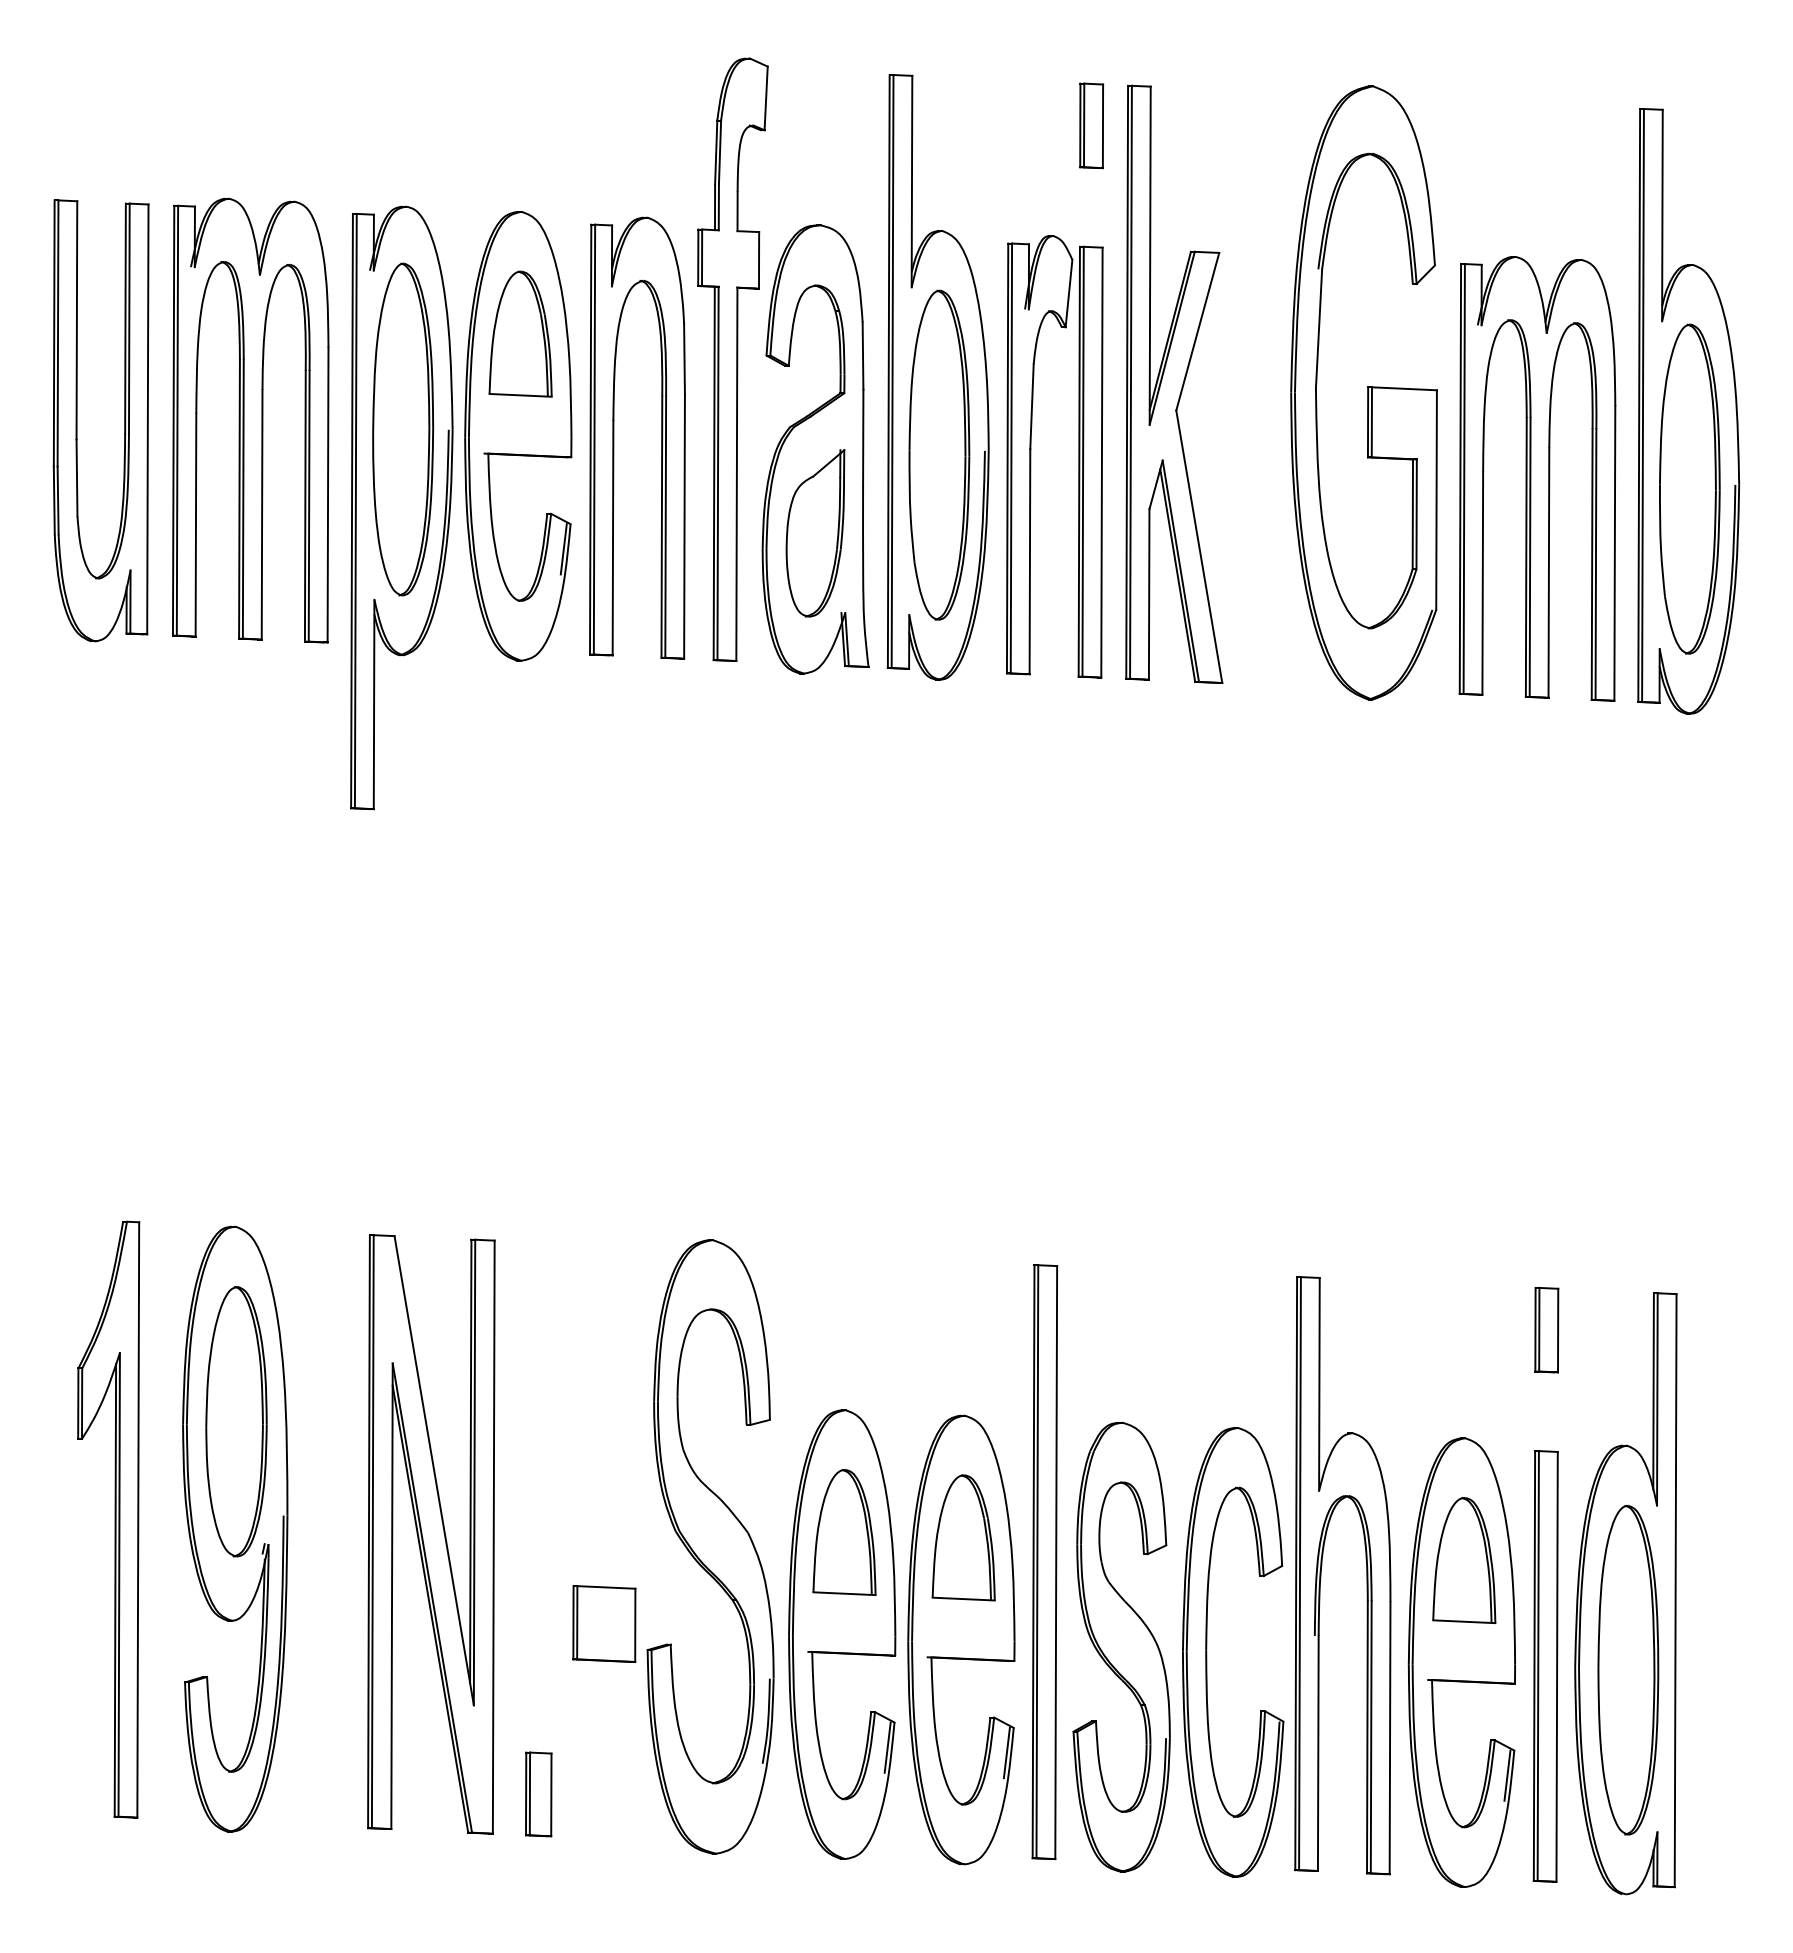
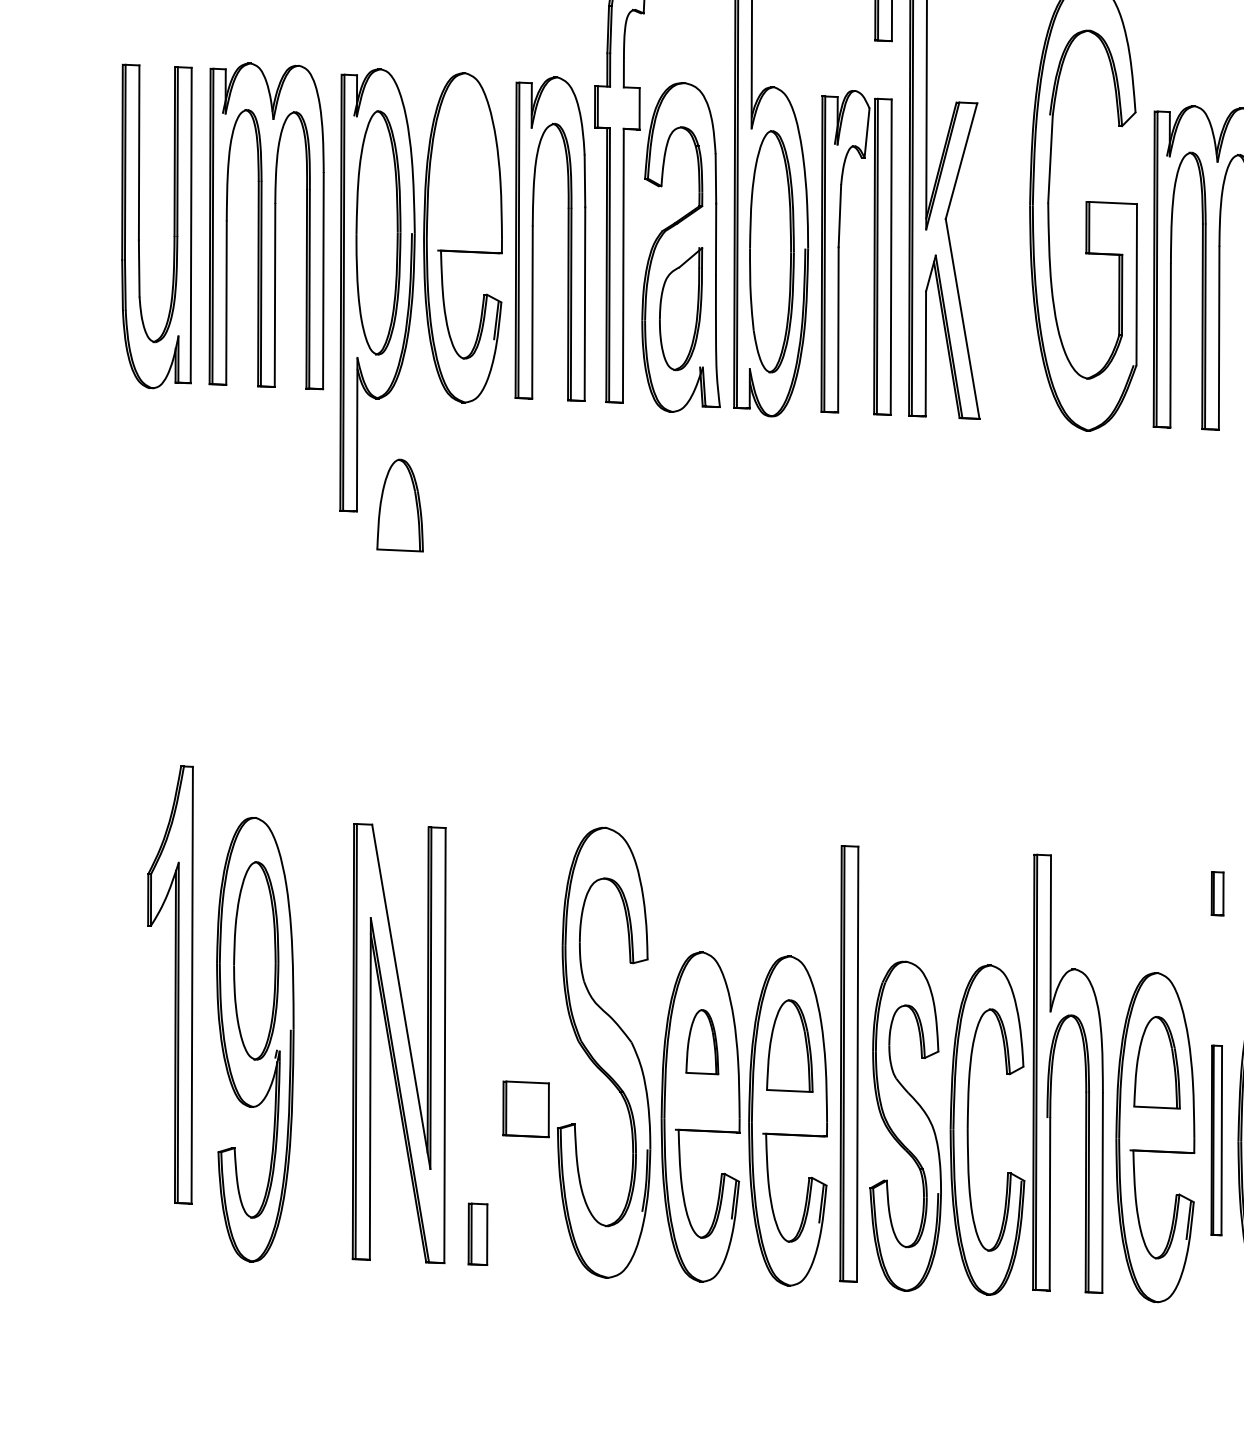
part: (520, 333) -> (400, 505), moved
part: (1546, 1330) -> (1217, 893), size x0.7
part: (108, 1519) -> (170, 984), moved
part: (844, 1532) -> (702, 1042), size x0.7
part: (1545, 1666) -> (1216, 1140), size x0.6

